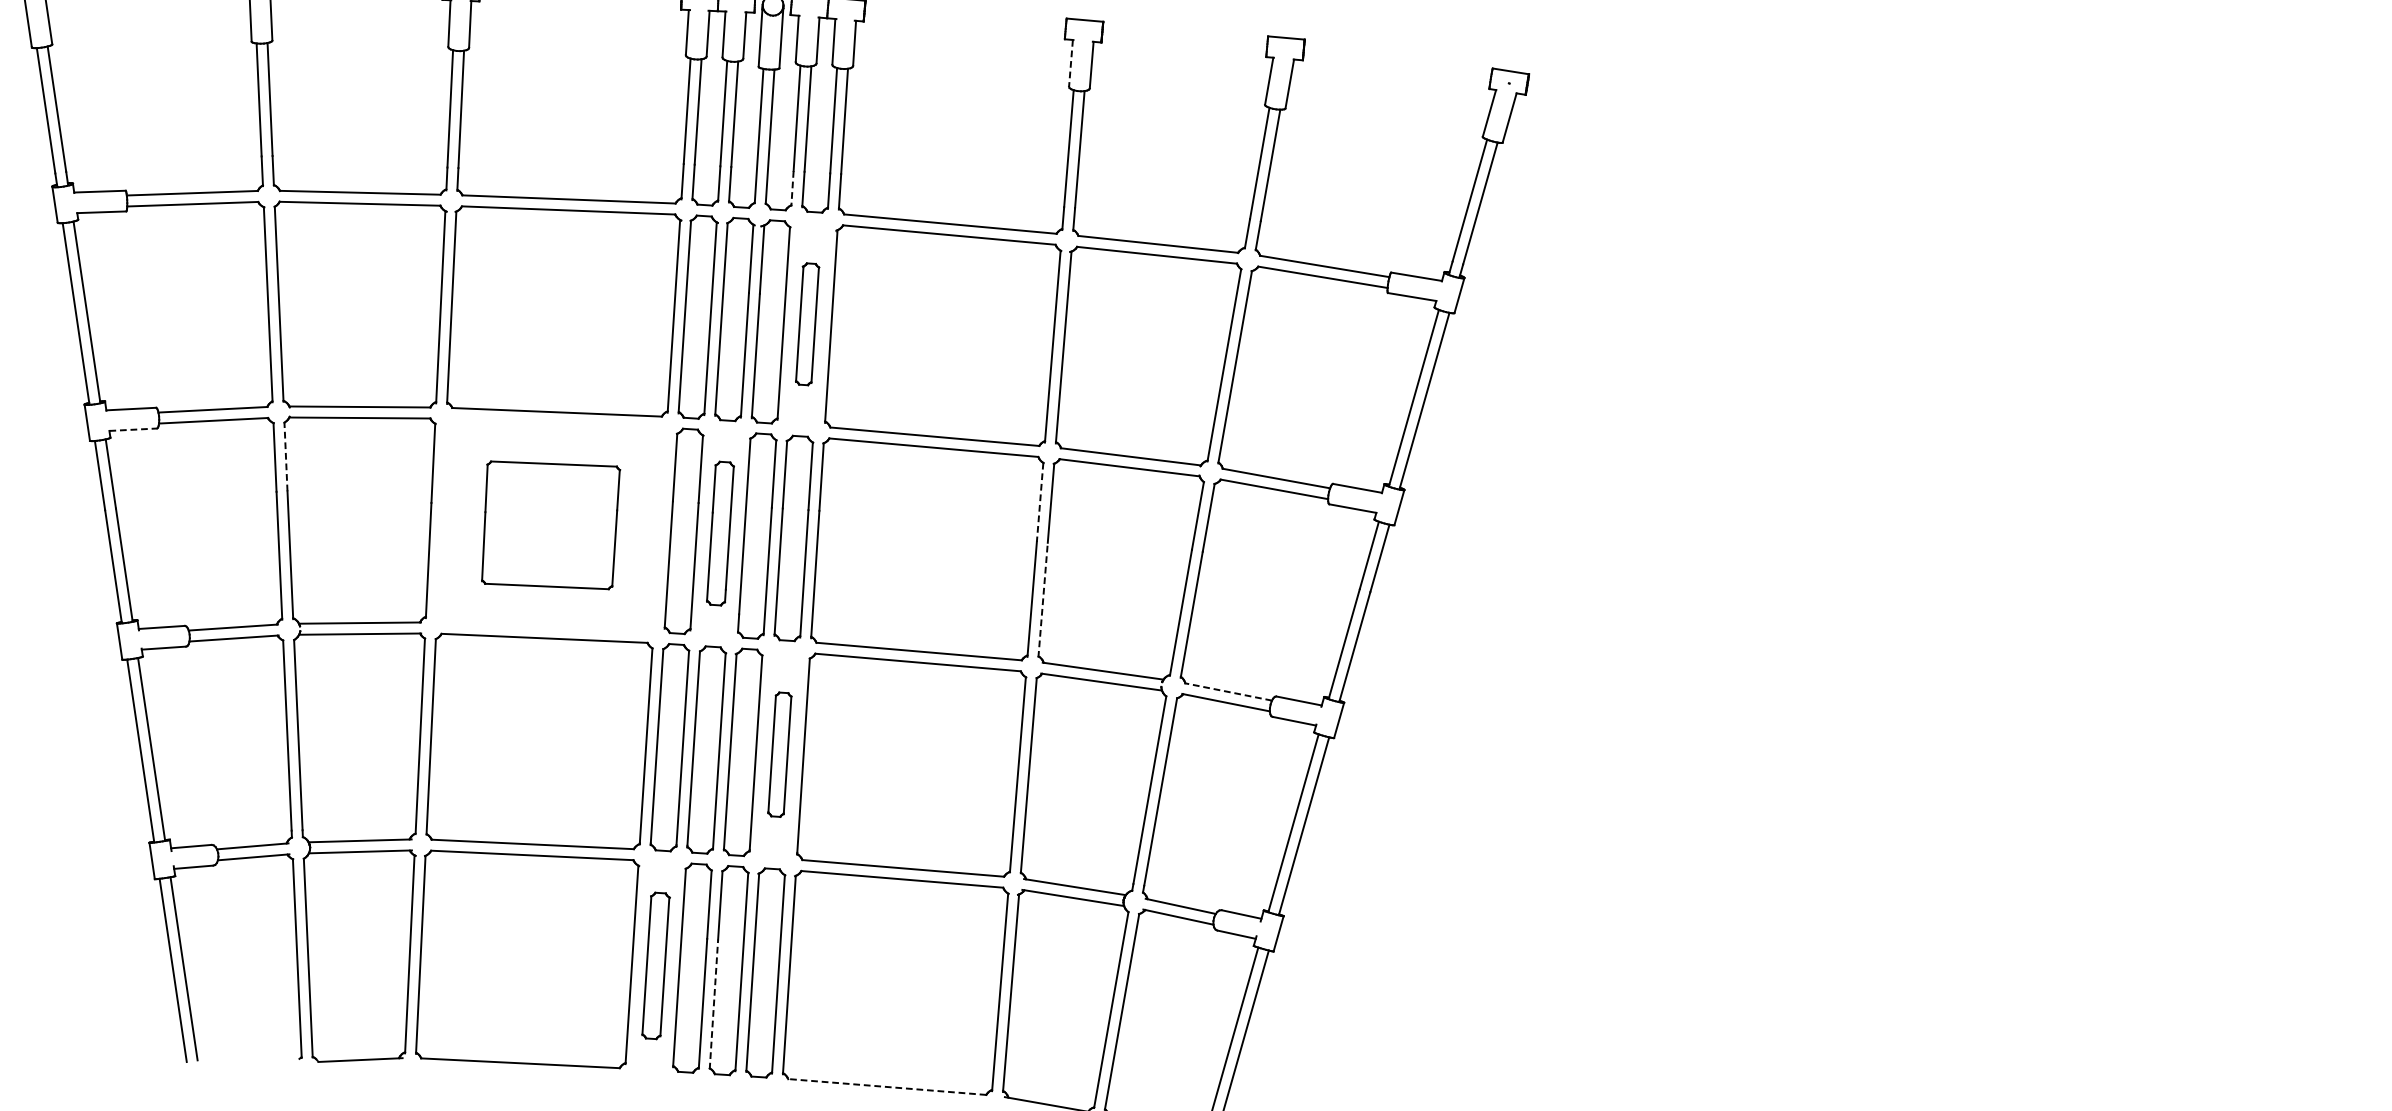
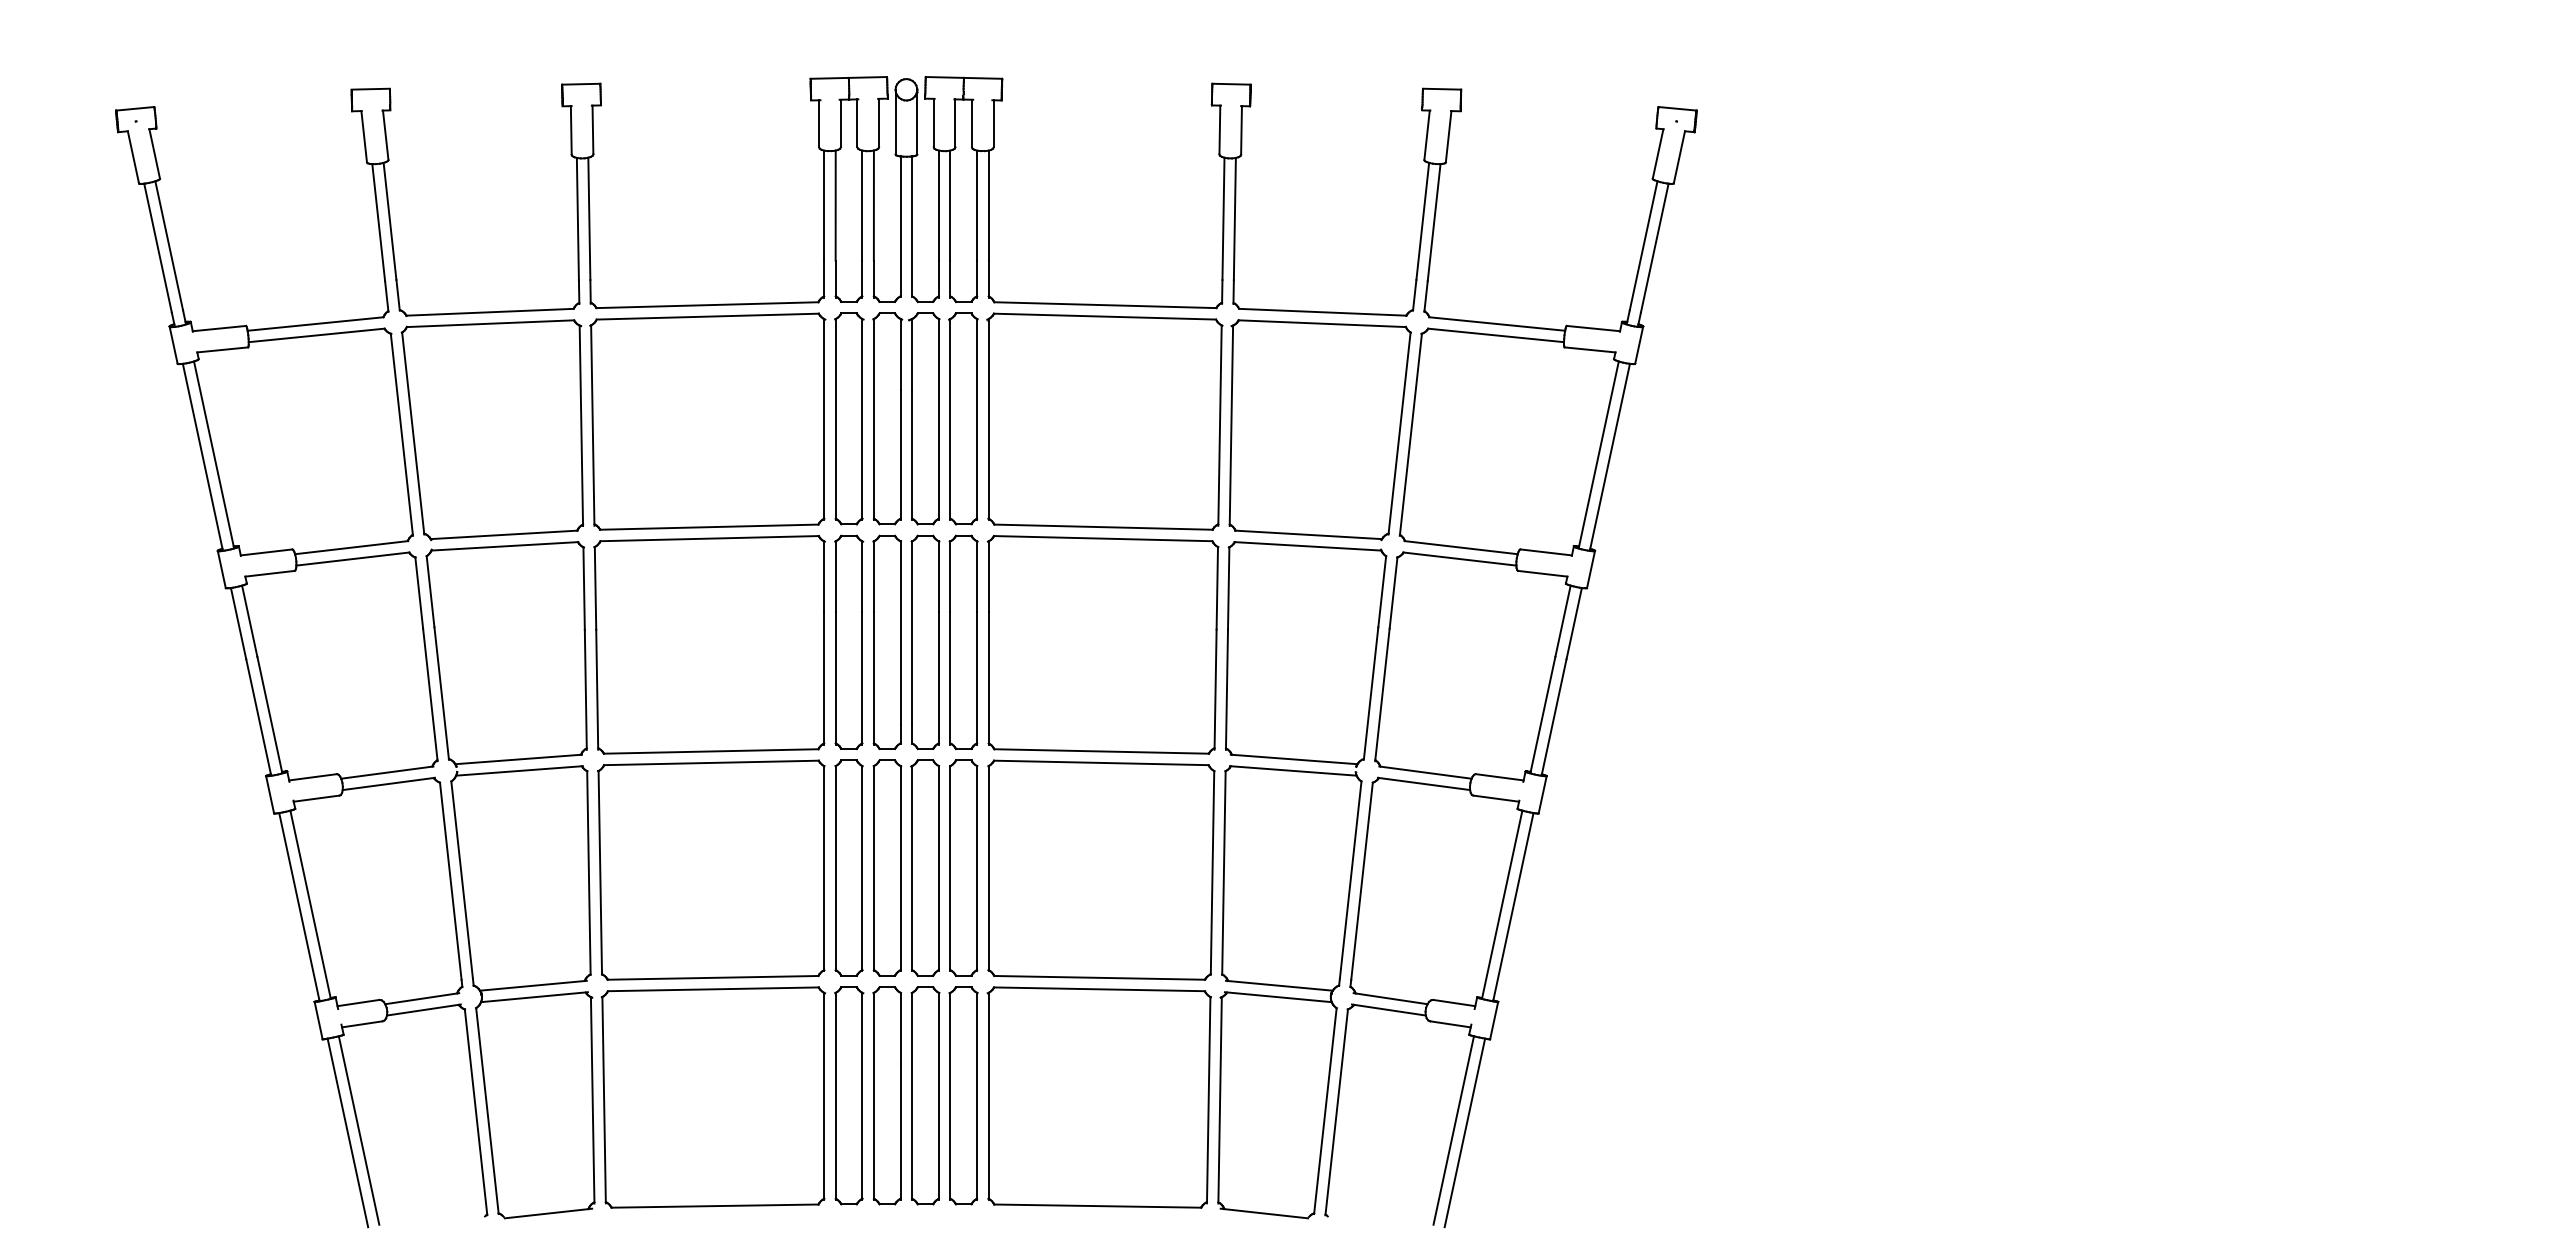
line: (1070, 63) -> (1219, 130), dashed -> solid
line: (792, 189) -> (938, 279), dashed -> solid
part: (807, 323) -> (963, 418), size x1.67
line: (133, 429) -> (270, 573), dashed -> solid
line: (285, 456) -> (430, 591), dashed -> solid
line: (1040, 502) -> (1217, 588), dashed -> solid
part: (550, 524) -> (709, 644), size x1.67
part: (719, 532) -> (886, 641), size x1.43
line: (1042, 599) -> (1226, 689), dashed -> solid
line: (1228, 691) -> (1425, 772), dashed -> solid
part: (779, 754) -> (963, 867), size x1.67
part: (656, 965) -> (849, 1095), size x1.43
line: (714, 1004) -> (912, 1132), dashed -> solid
line: (887, 1087) -> (1097, 1206), dashed -> solid

